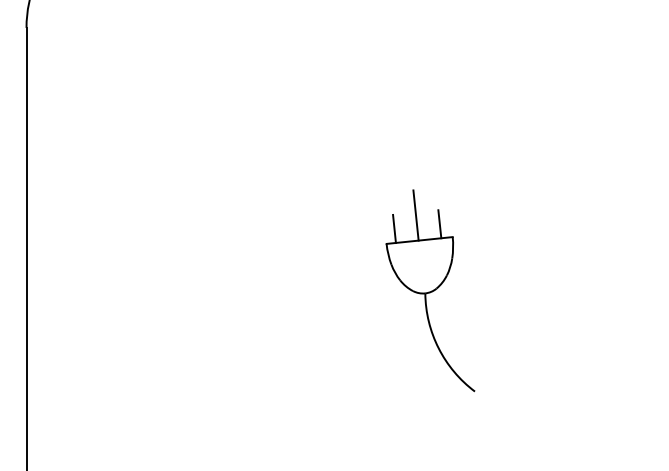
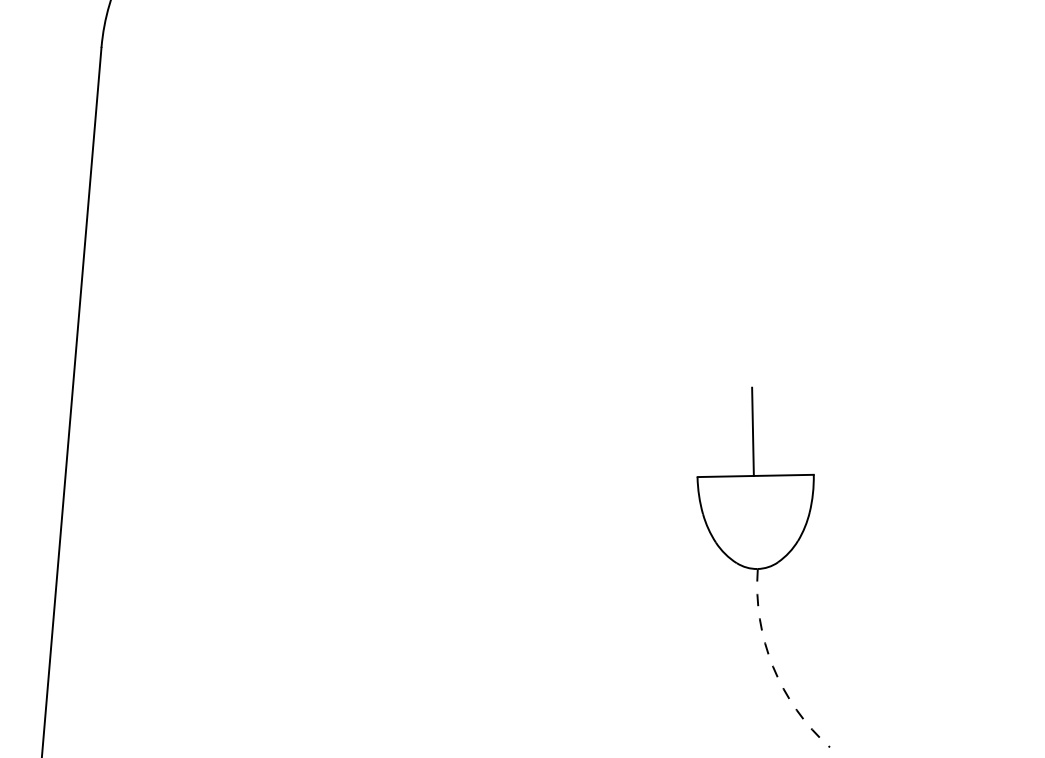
line: (439, 224) -> (792, 450), removed
line: (394, 228) -> (713, 451), removed
arc: (438, 348) -> (772, 666), solid -> dashed

